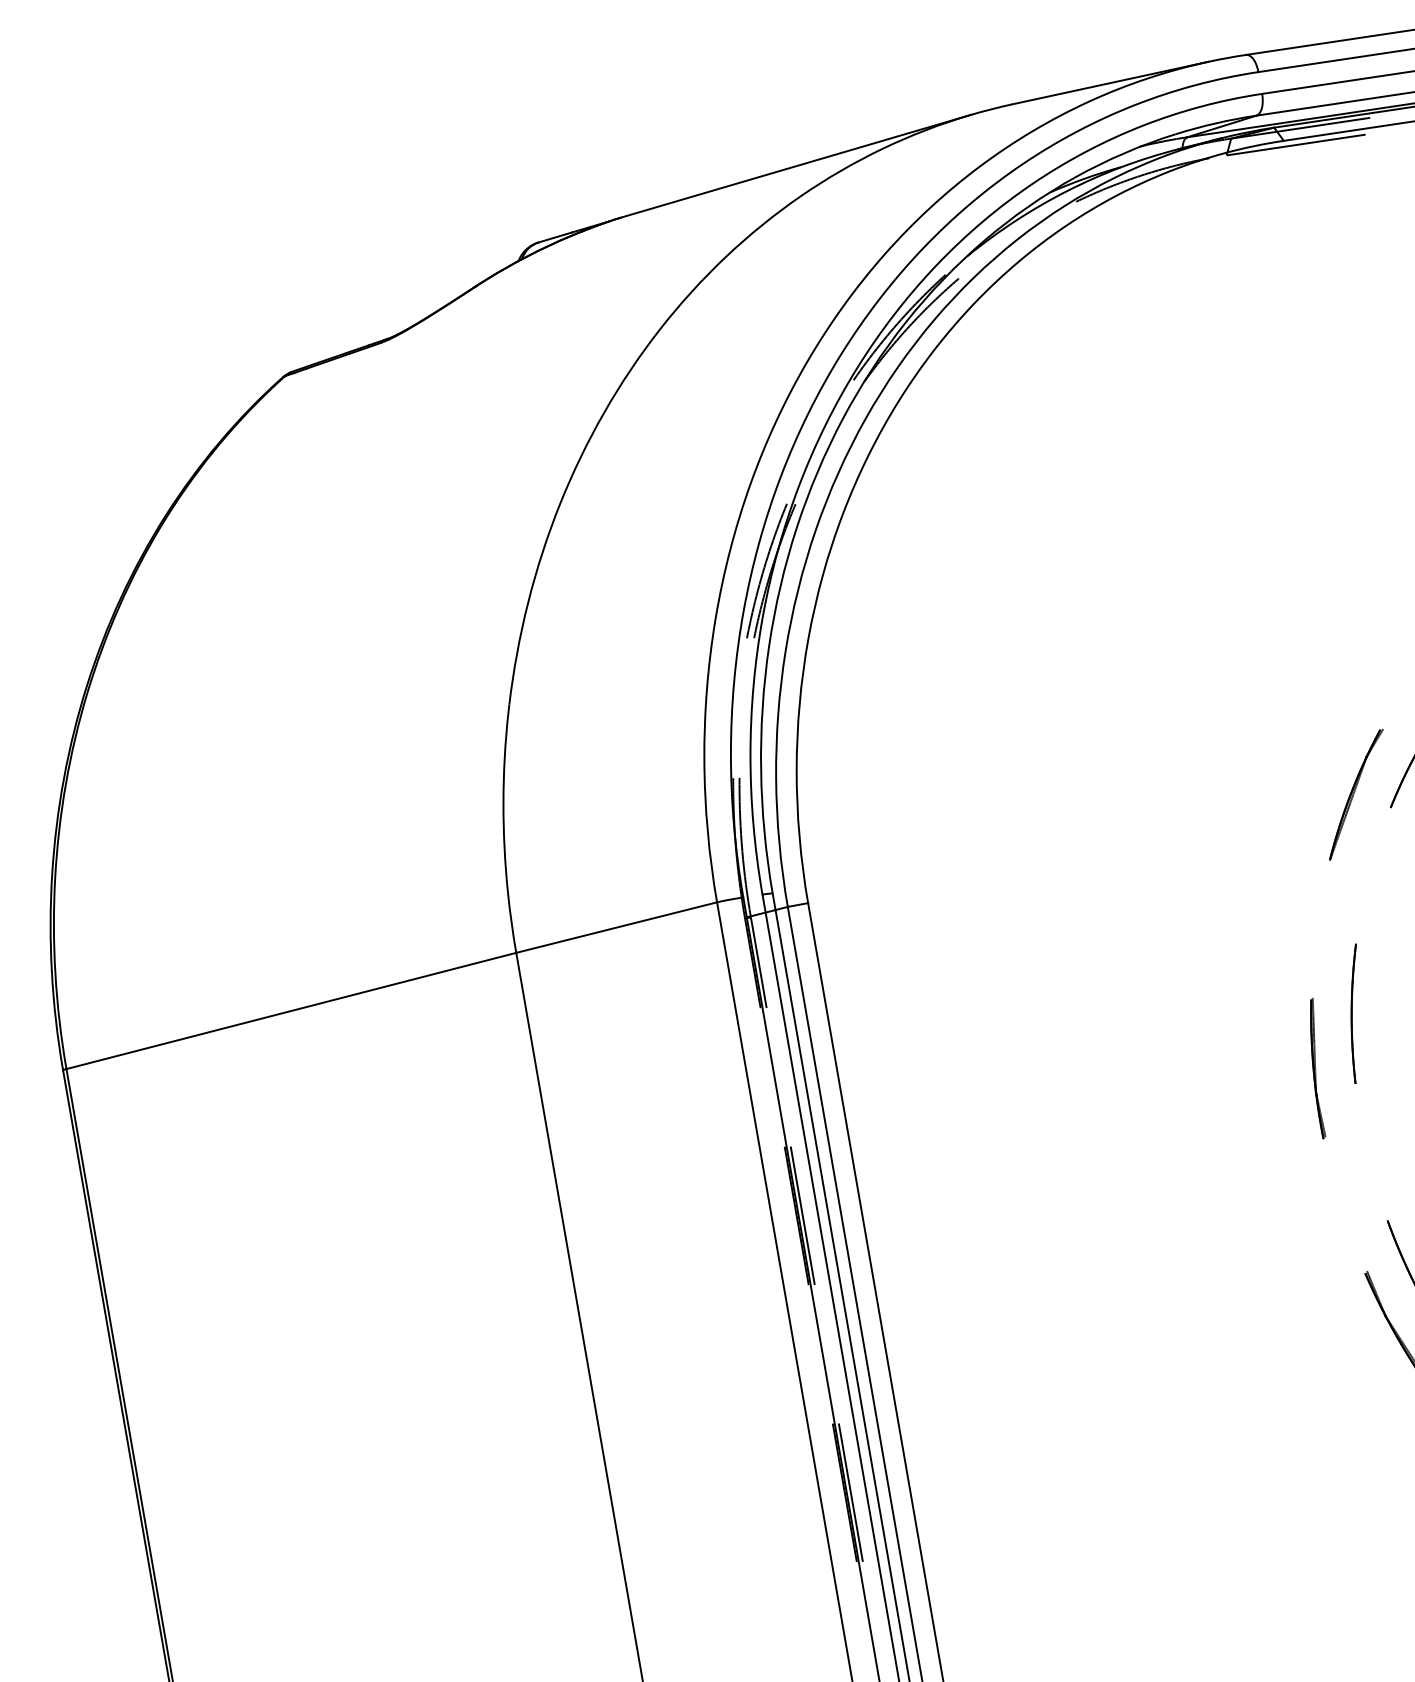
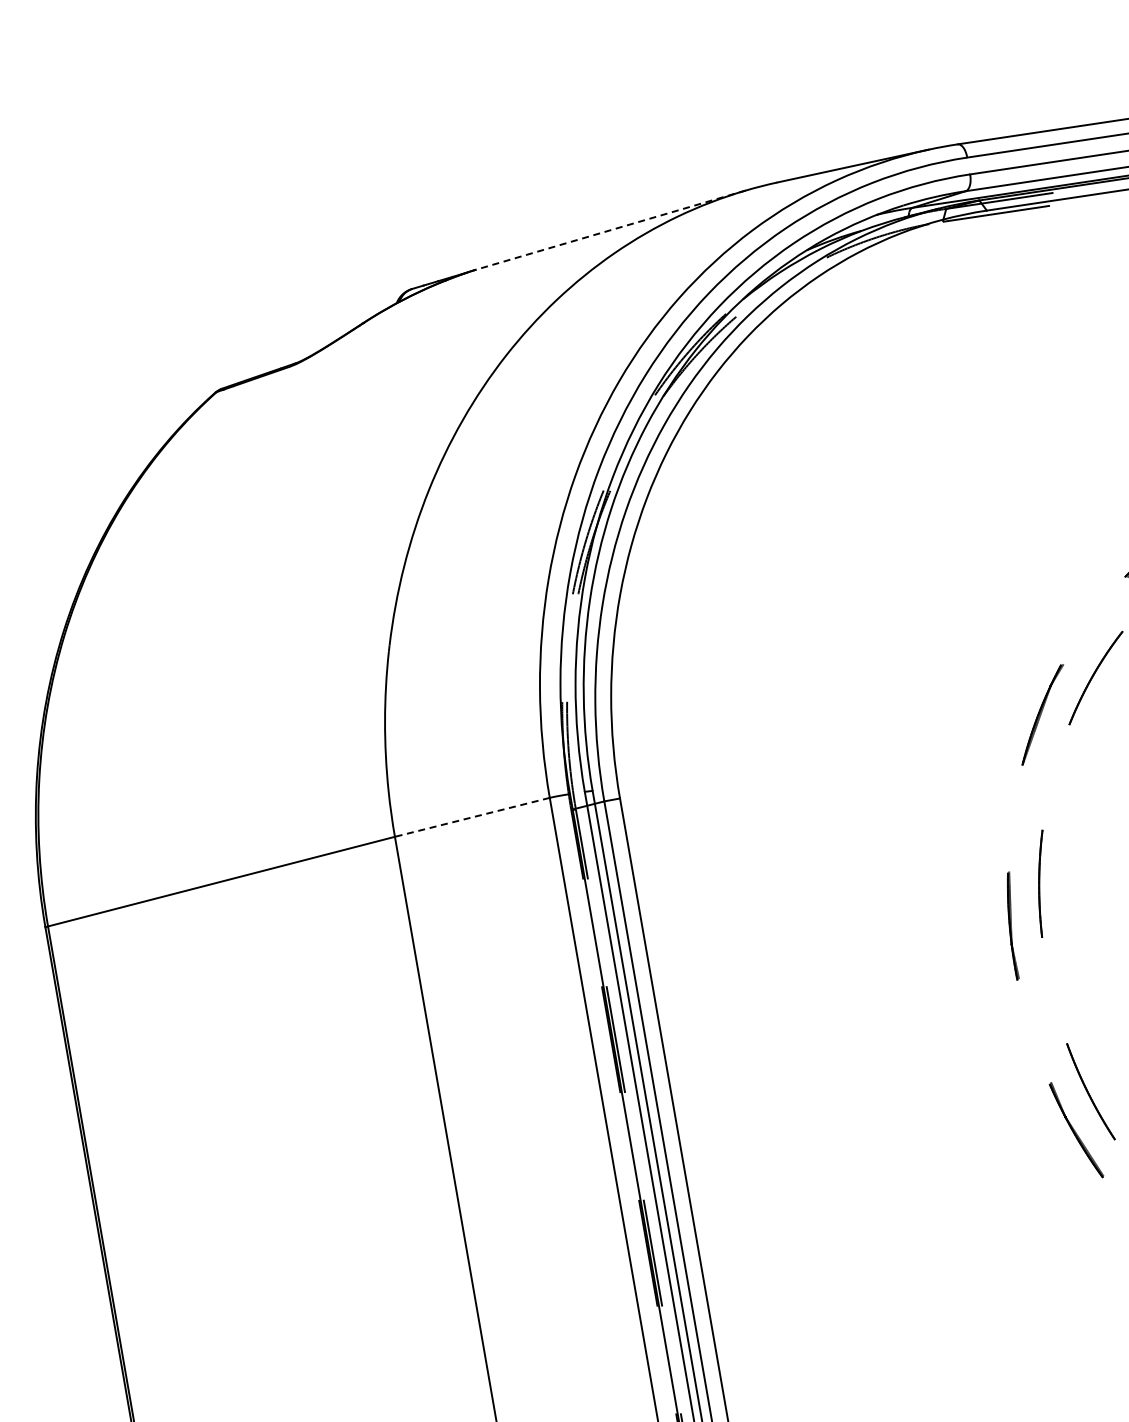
line: (795, 166) -> (610, 230), solid -> dashed
line: (616, 927) -> (472, 817), solid -> dashed

